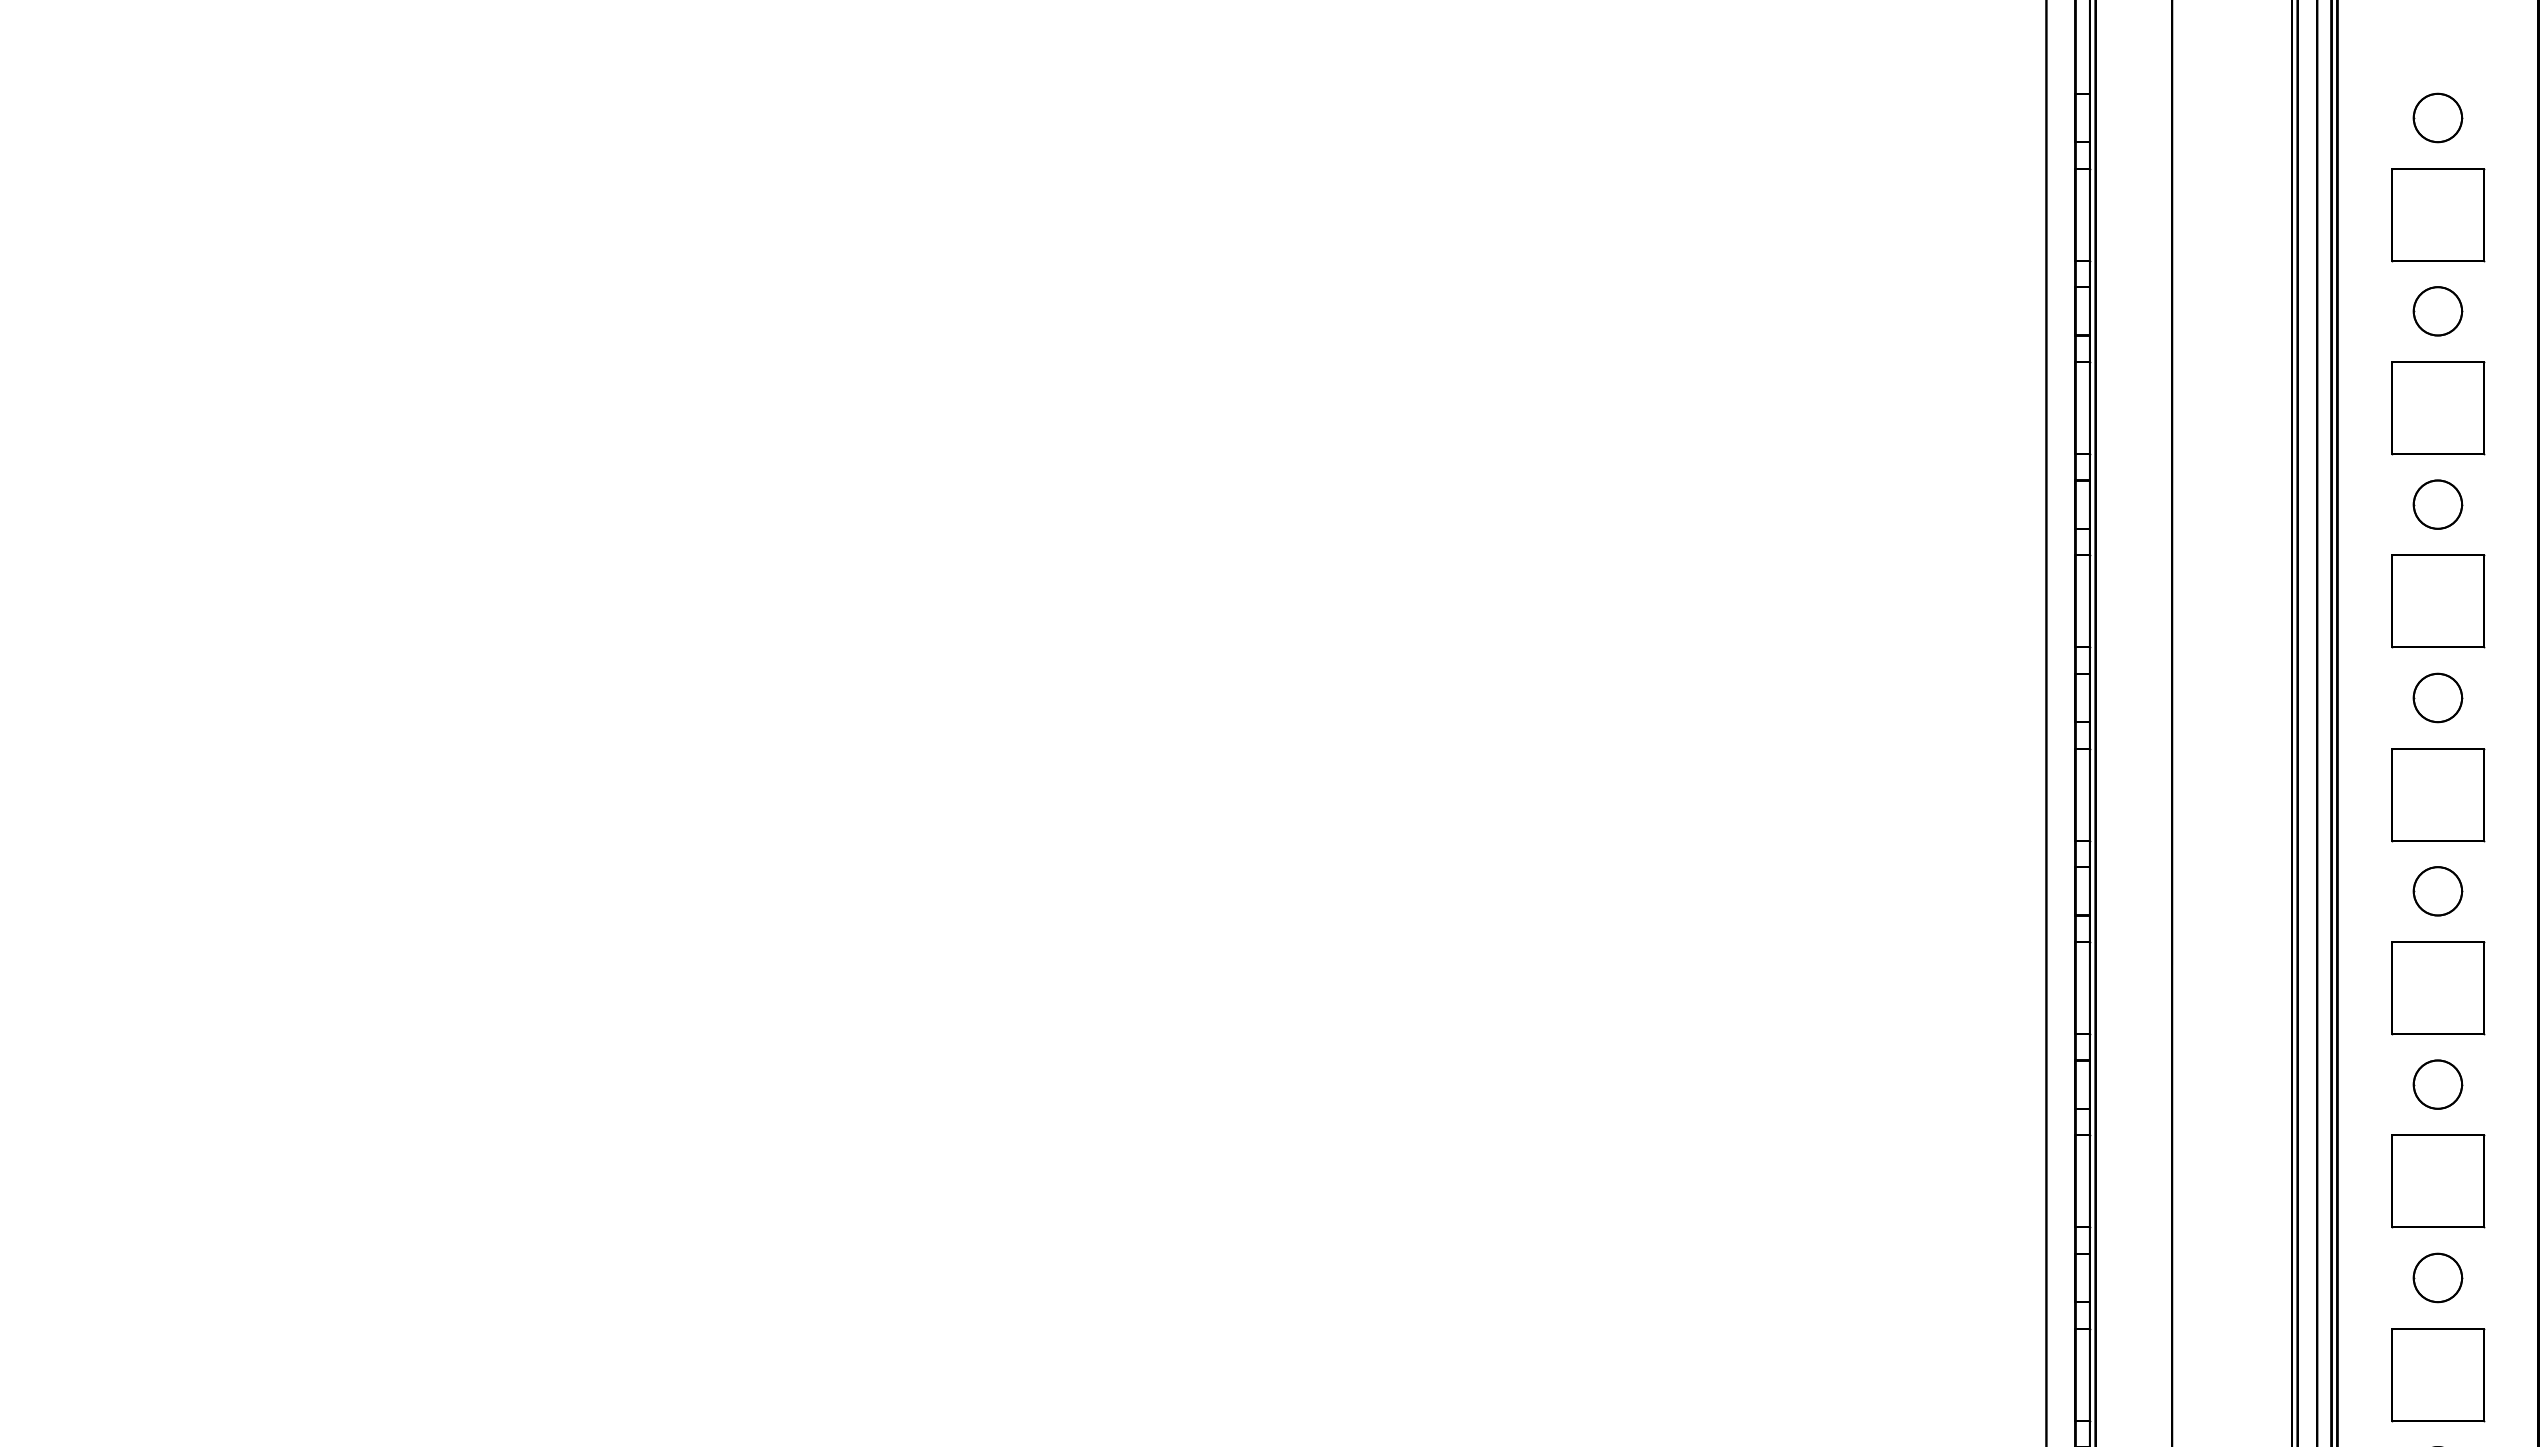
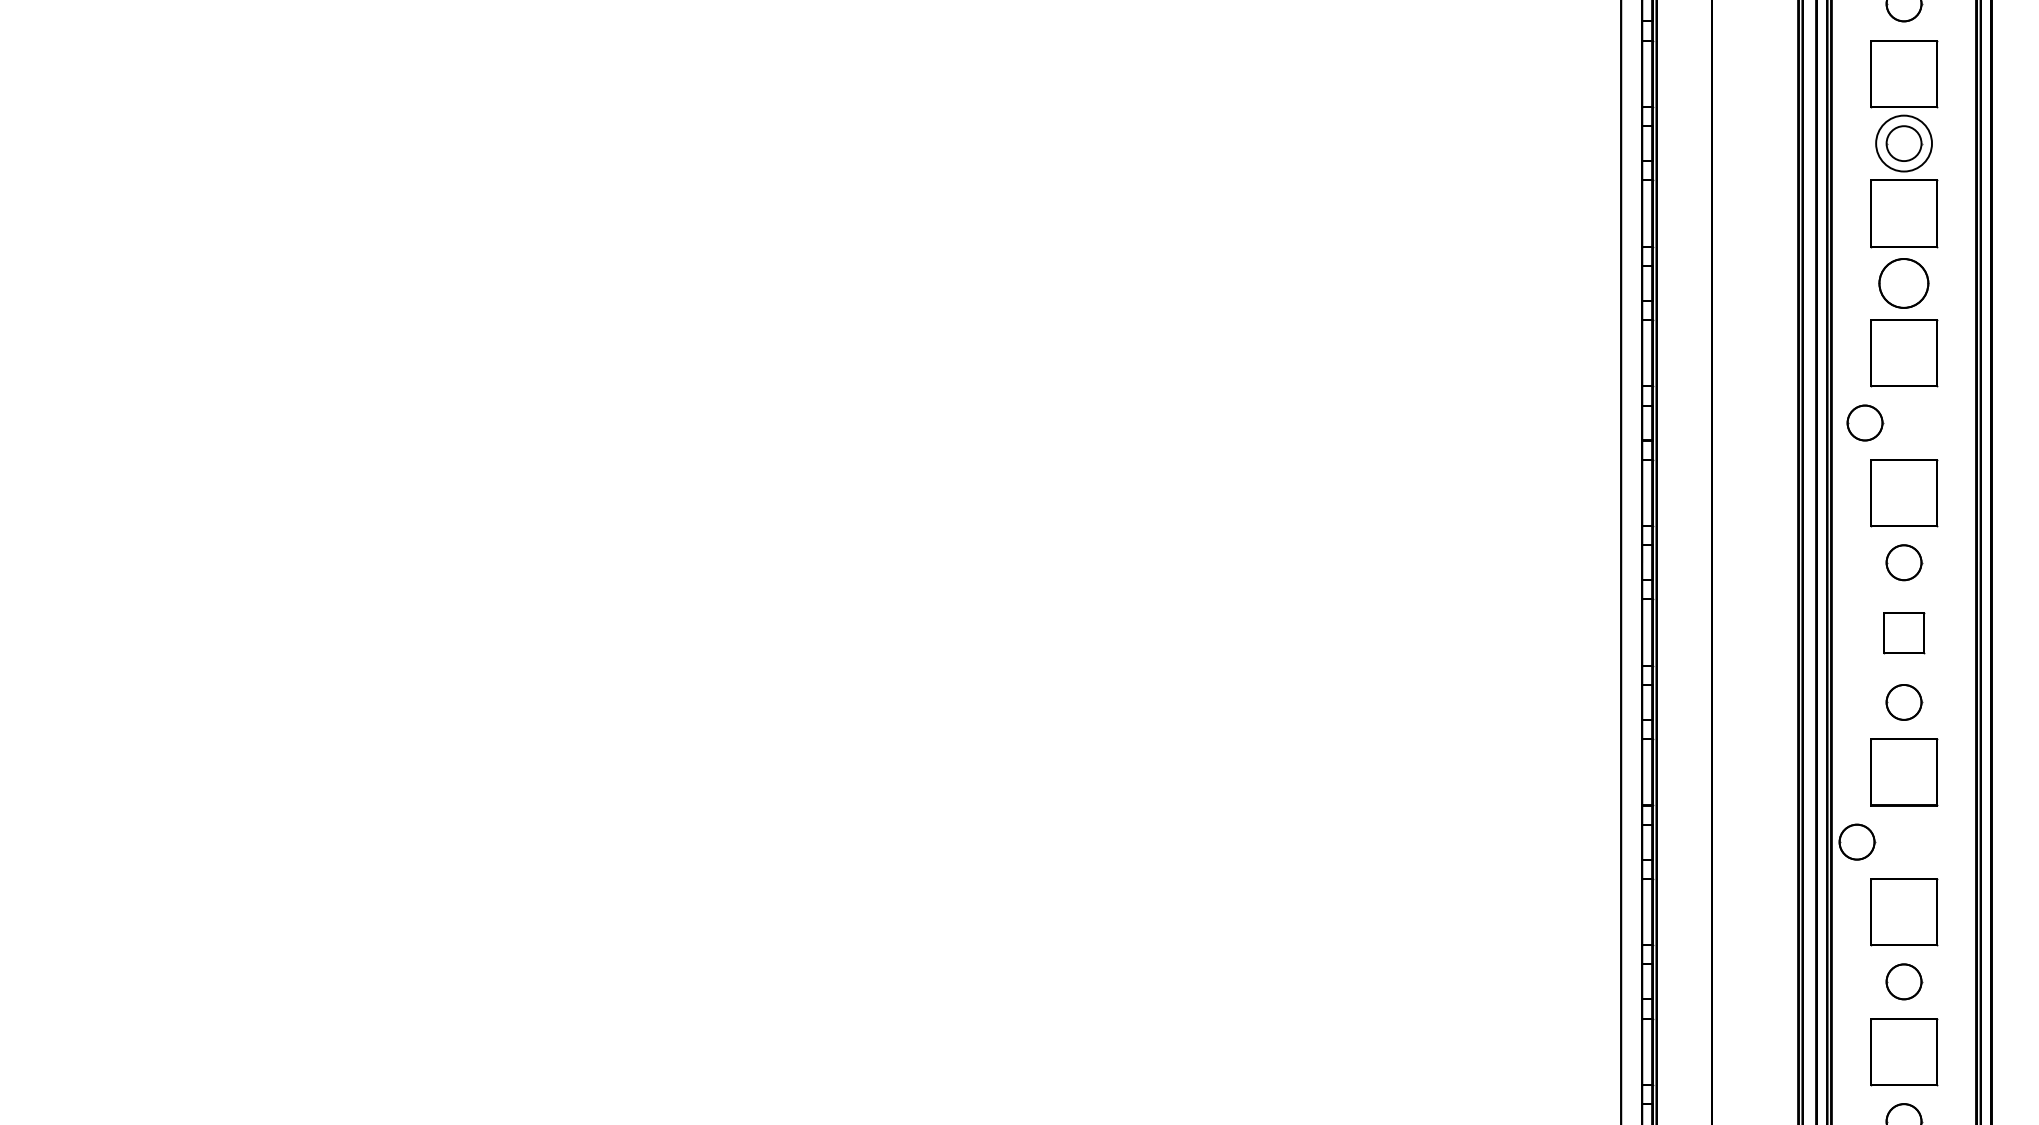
circle: (2437, 311) -> (1903, 143), size x1.6
part: (2438, 503) -> (1904, 282), size x1.4
part: (2438, 697) -> (1865, 422), moved
part: (2438, 987) -> (1904, 632), size x0.6
part: (2438, 1277) -> (1857, 841), moved

